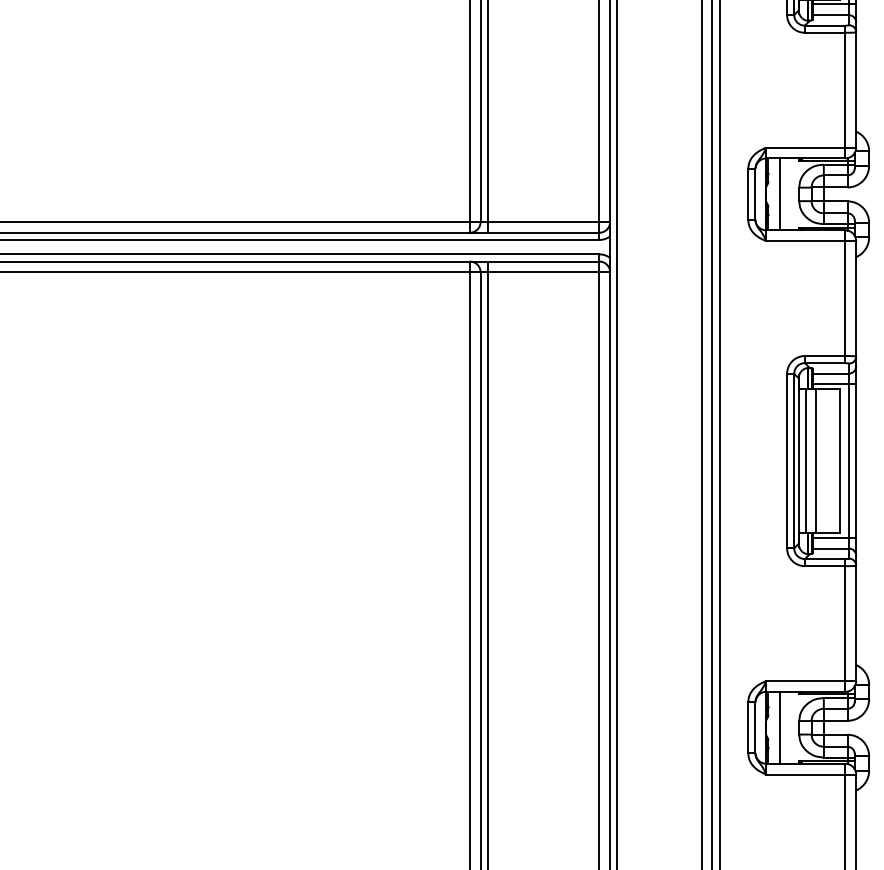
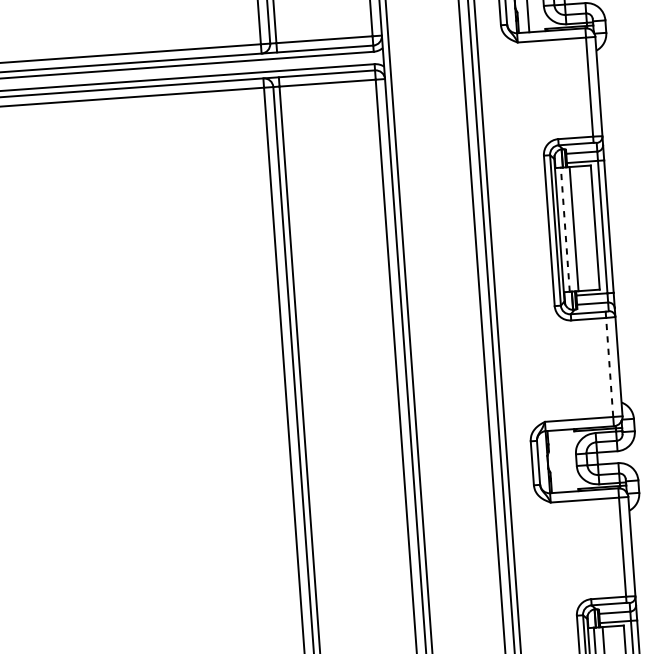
line: (805, 461) -> (565, 230), solid -> dashed
line: (845, 623) -> (609, 367), solid -> dashed
line: (780, 727) -> (560, 461), removed

